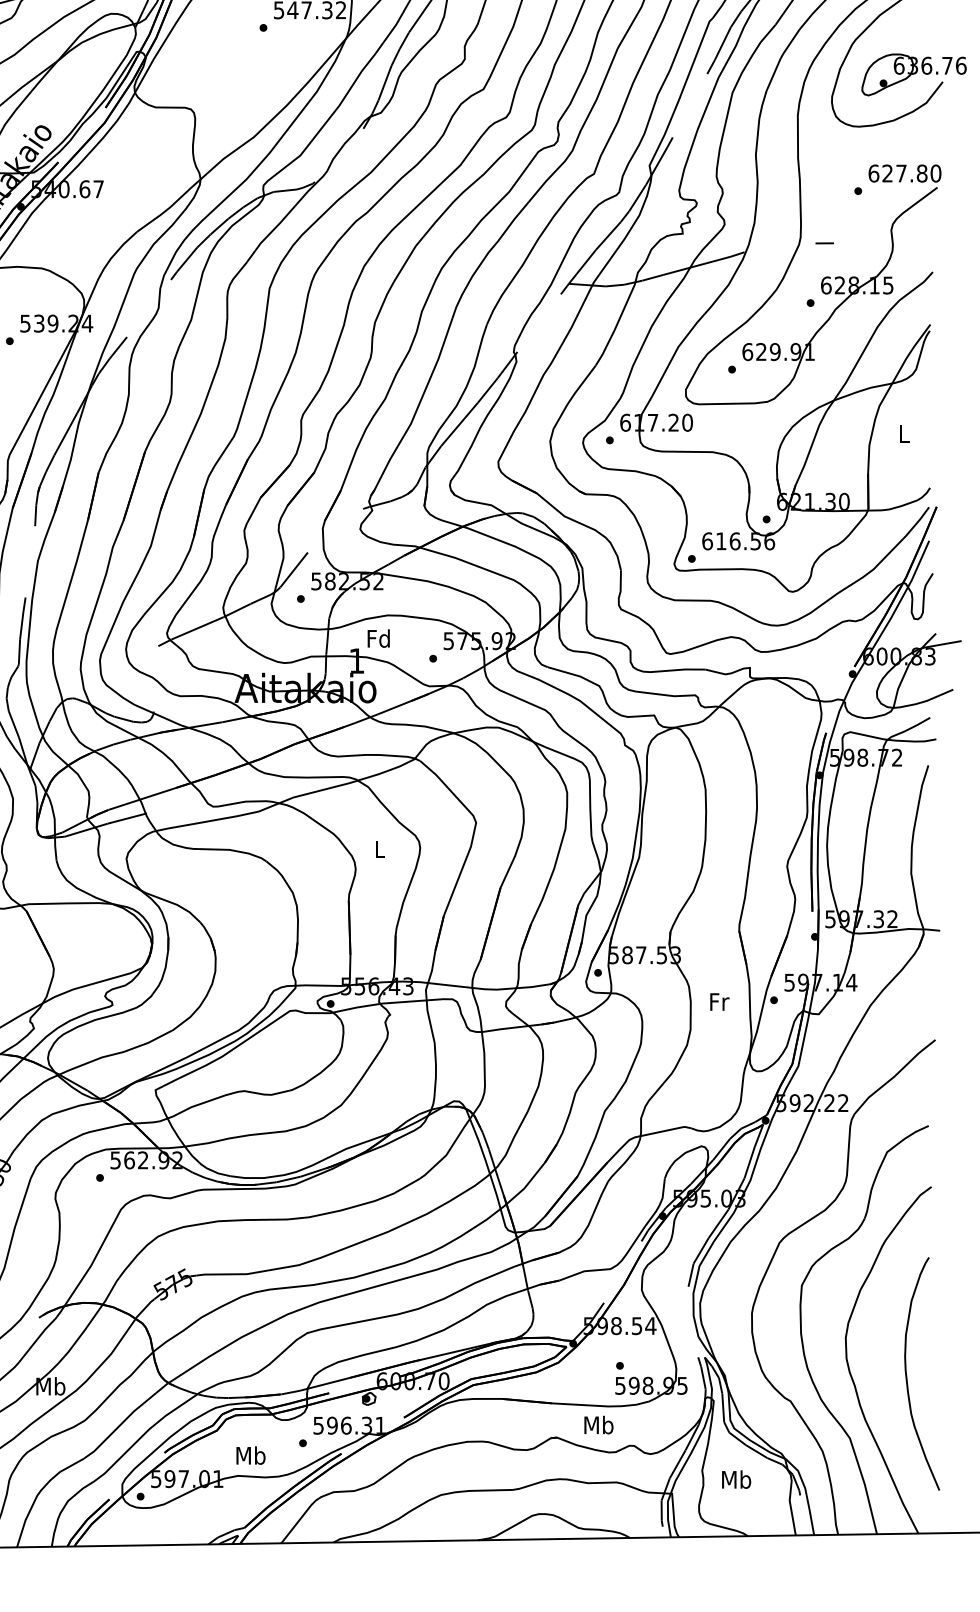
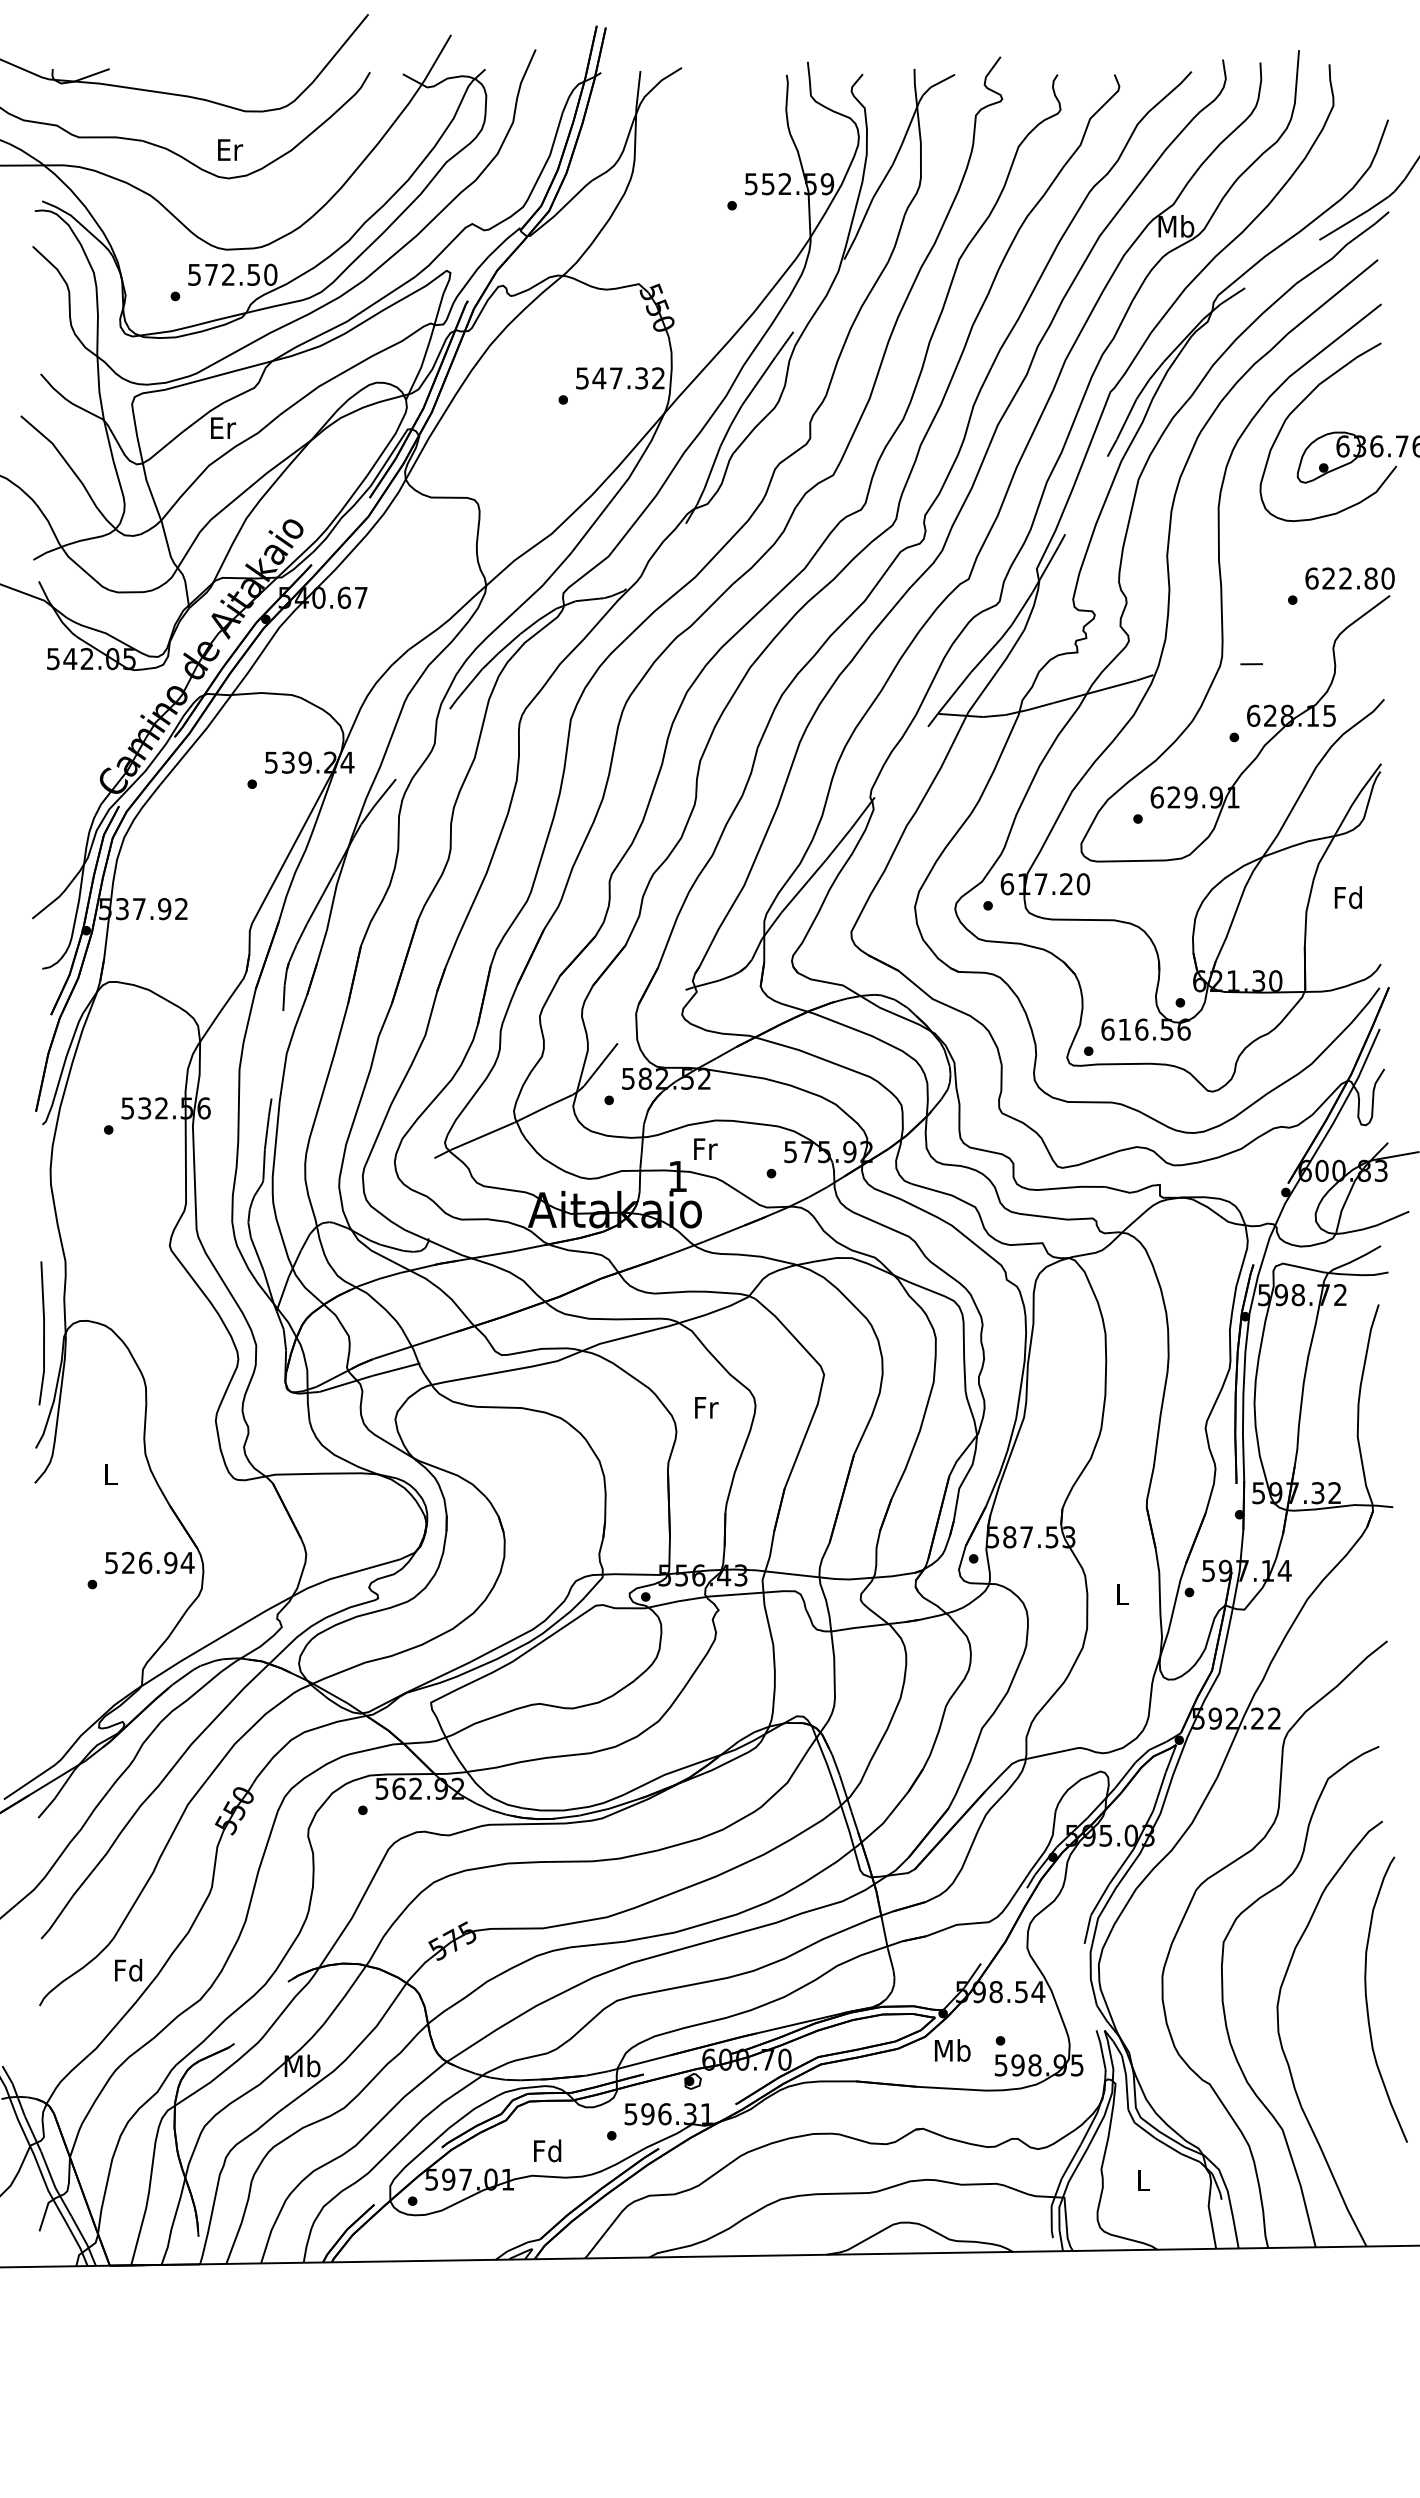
text: (901, 173) -> (1345, 578), 627.80 -> 622.80
text: (902, 433) -> (1347, 897), L -> Fd
text: (378, 638) -> (704, 1148), Fd -> Fr
text: (380, 849) -> (706, 1407), L -> Fr
text: (719, 1001) -> (1122, 1594), Fr -> L
curve: (906, 1373) -> (1367, 1999), moved
text: (598, 1425) -> (952, 2050), moved
text: (250, 1455) -> (547, 2150), Mb -> Fd
text: (736, 1479) -> (1143, 2180), Mb -> L

